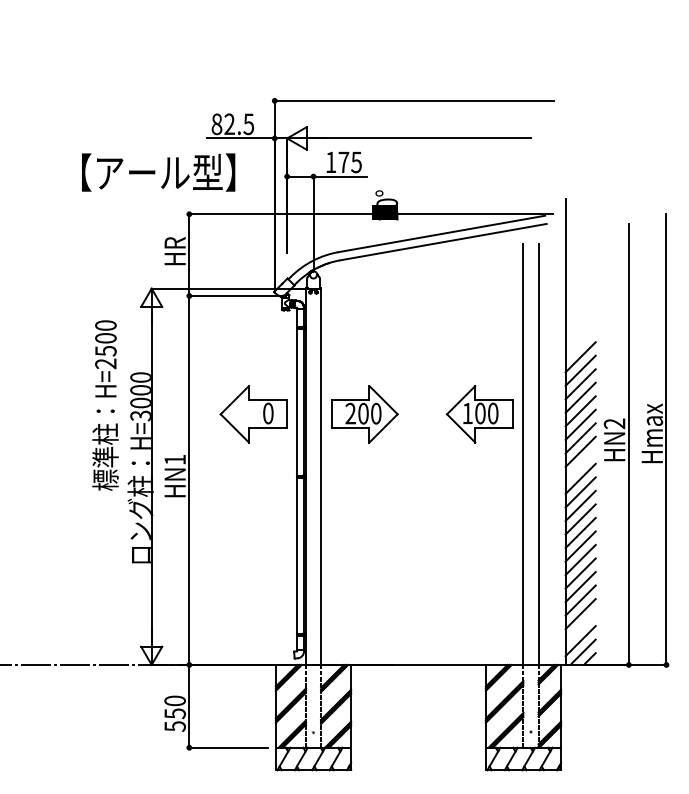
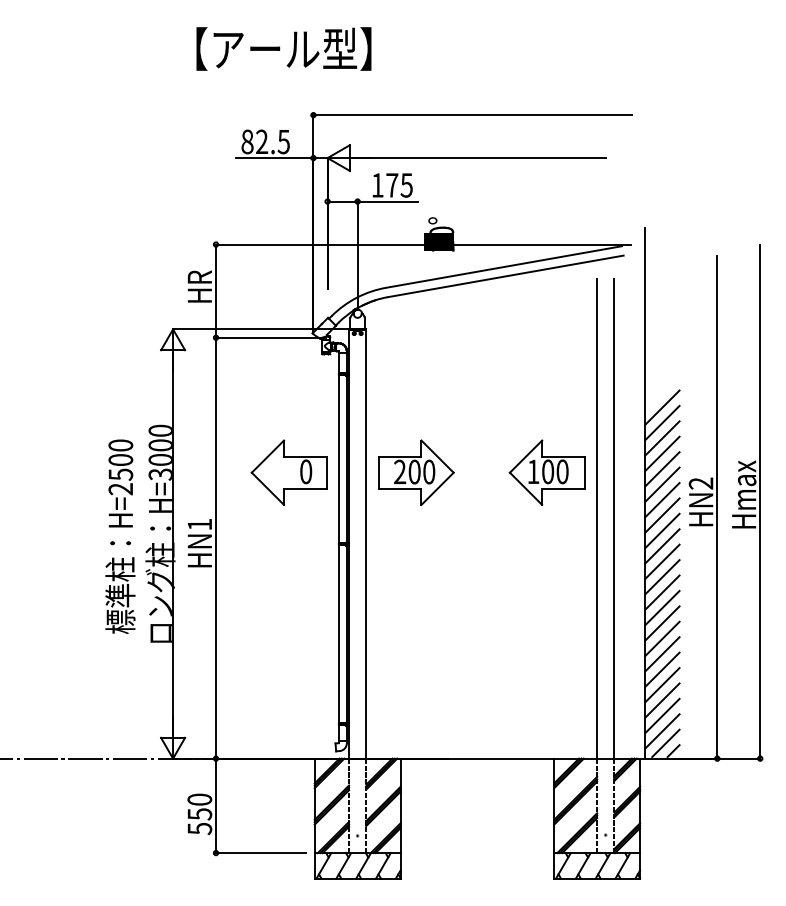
text: (158, 172) -> (283, 48), moved
text: (105, 405) -> (120, 536), moved
line: (580, 464) -> (662, 530), added
line: (580, 627) -> (662, 715), added

